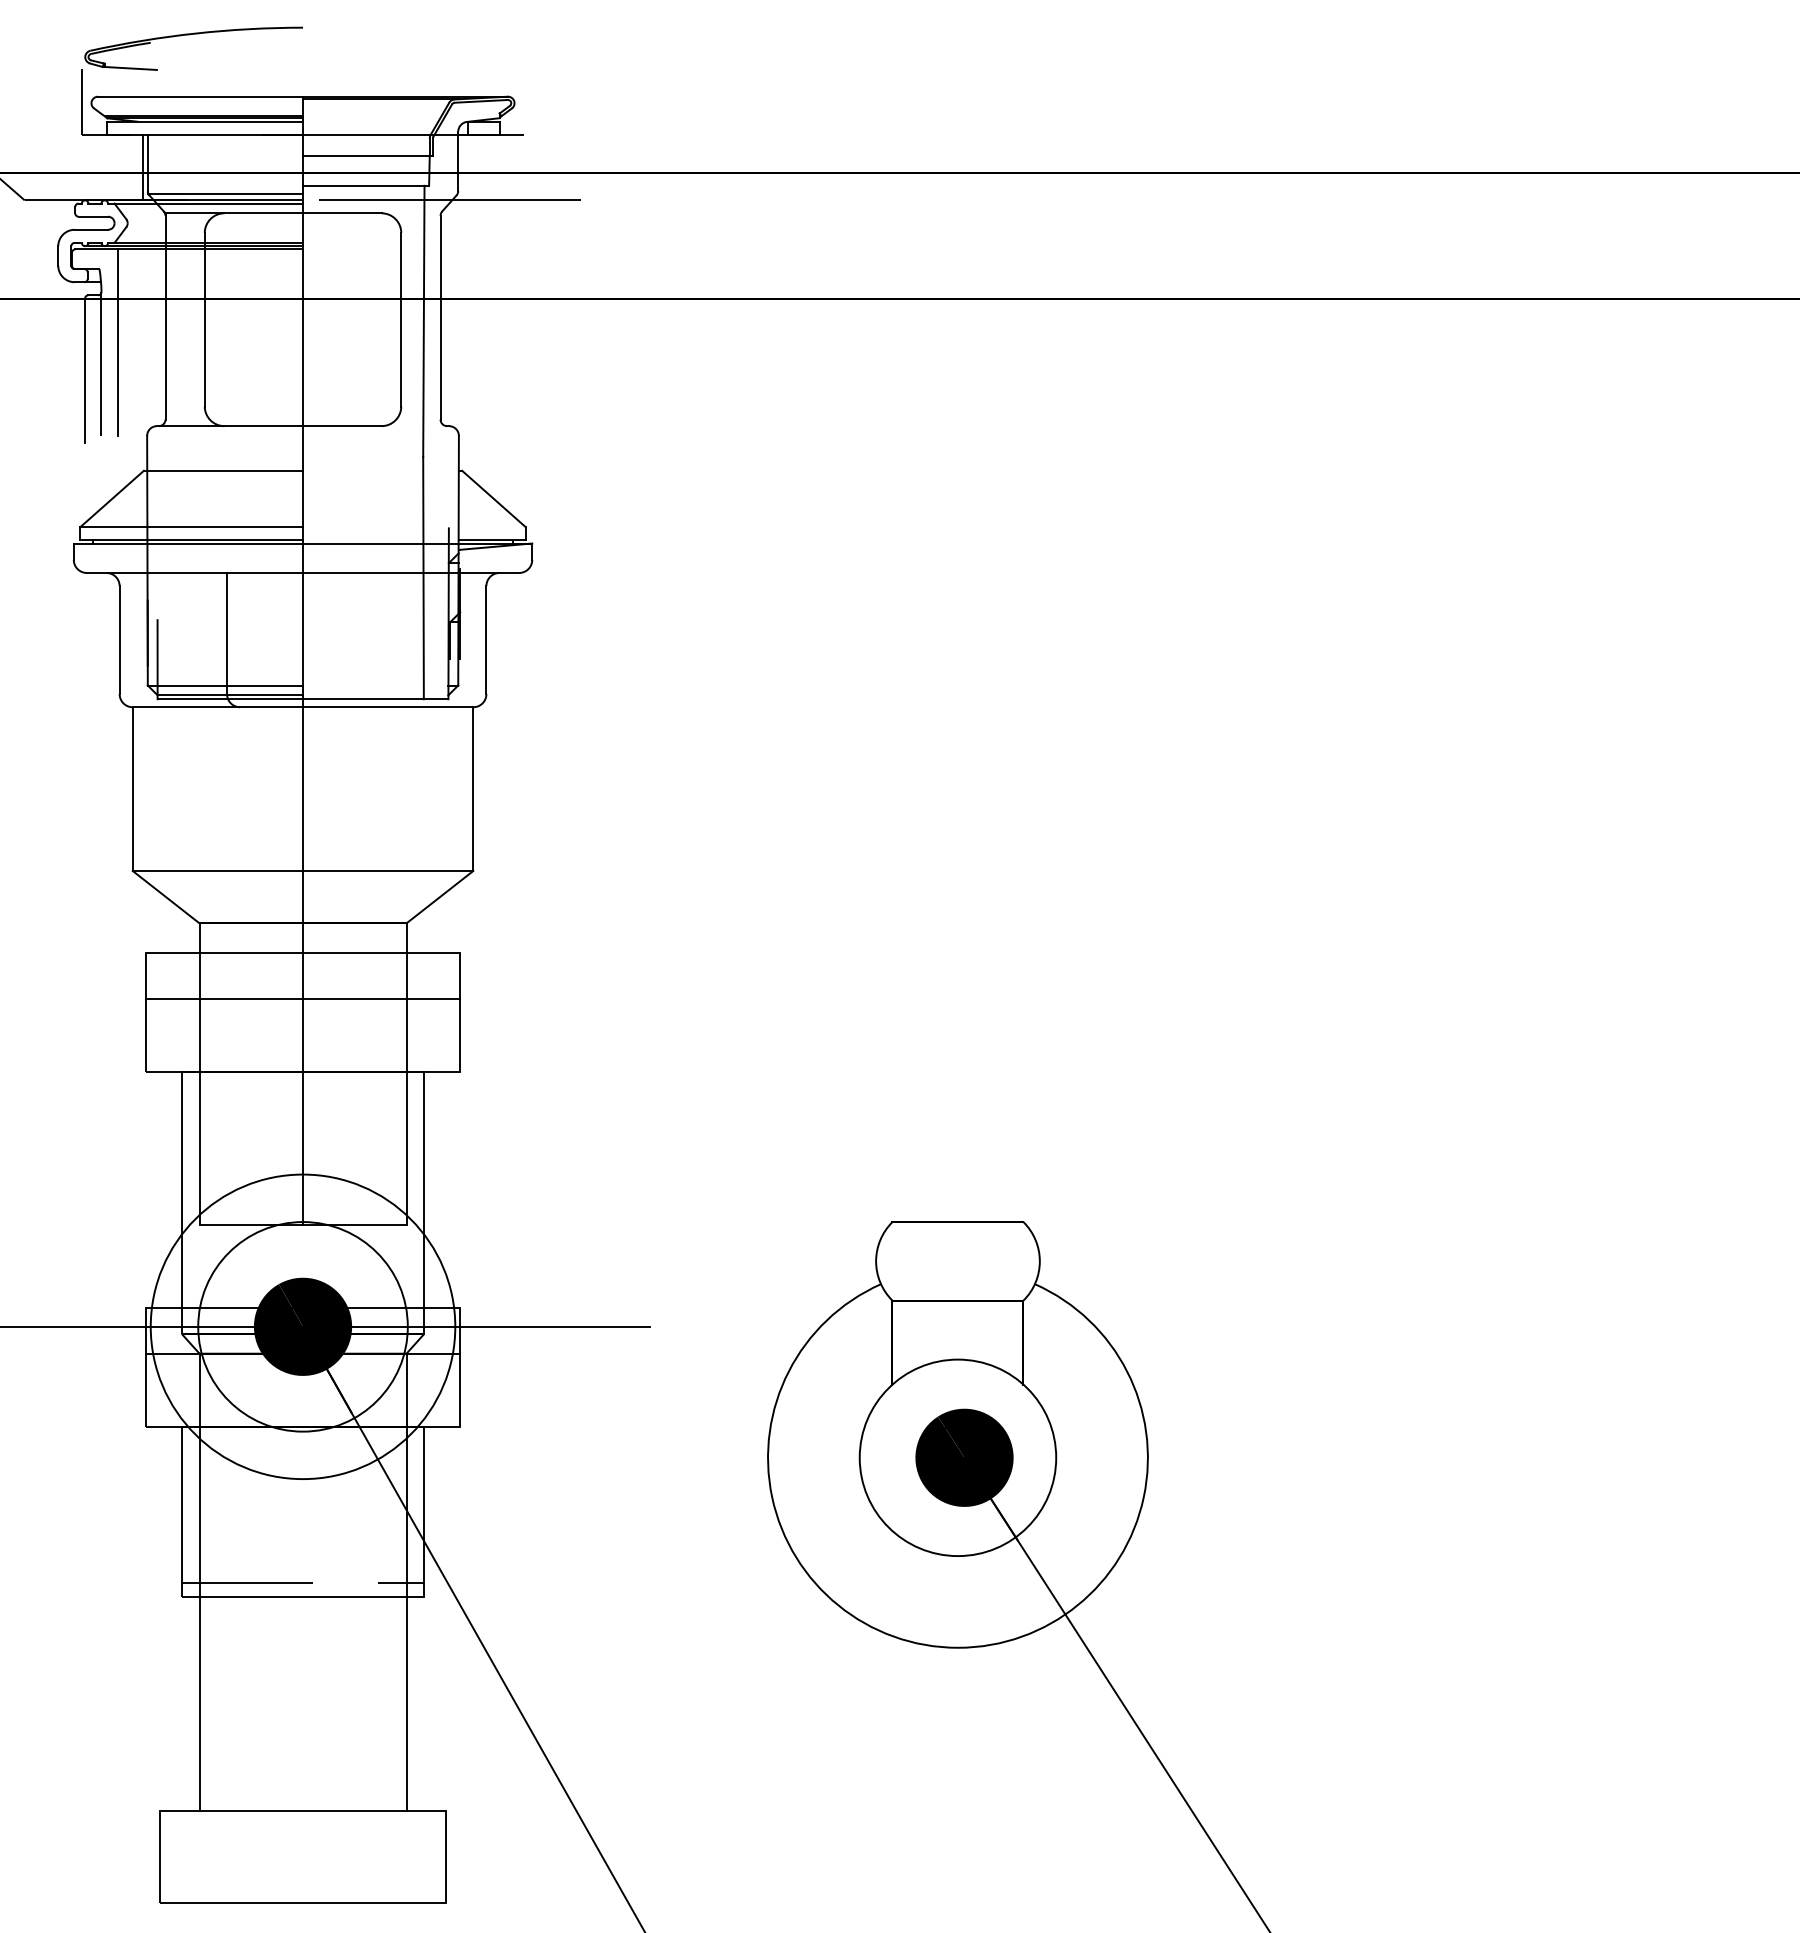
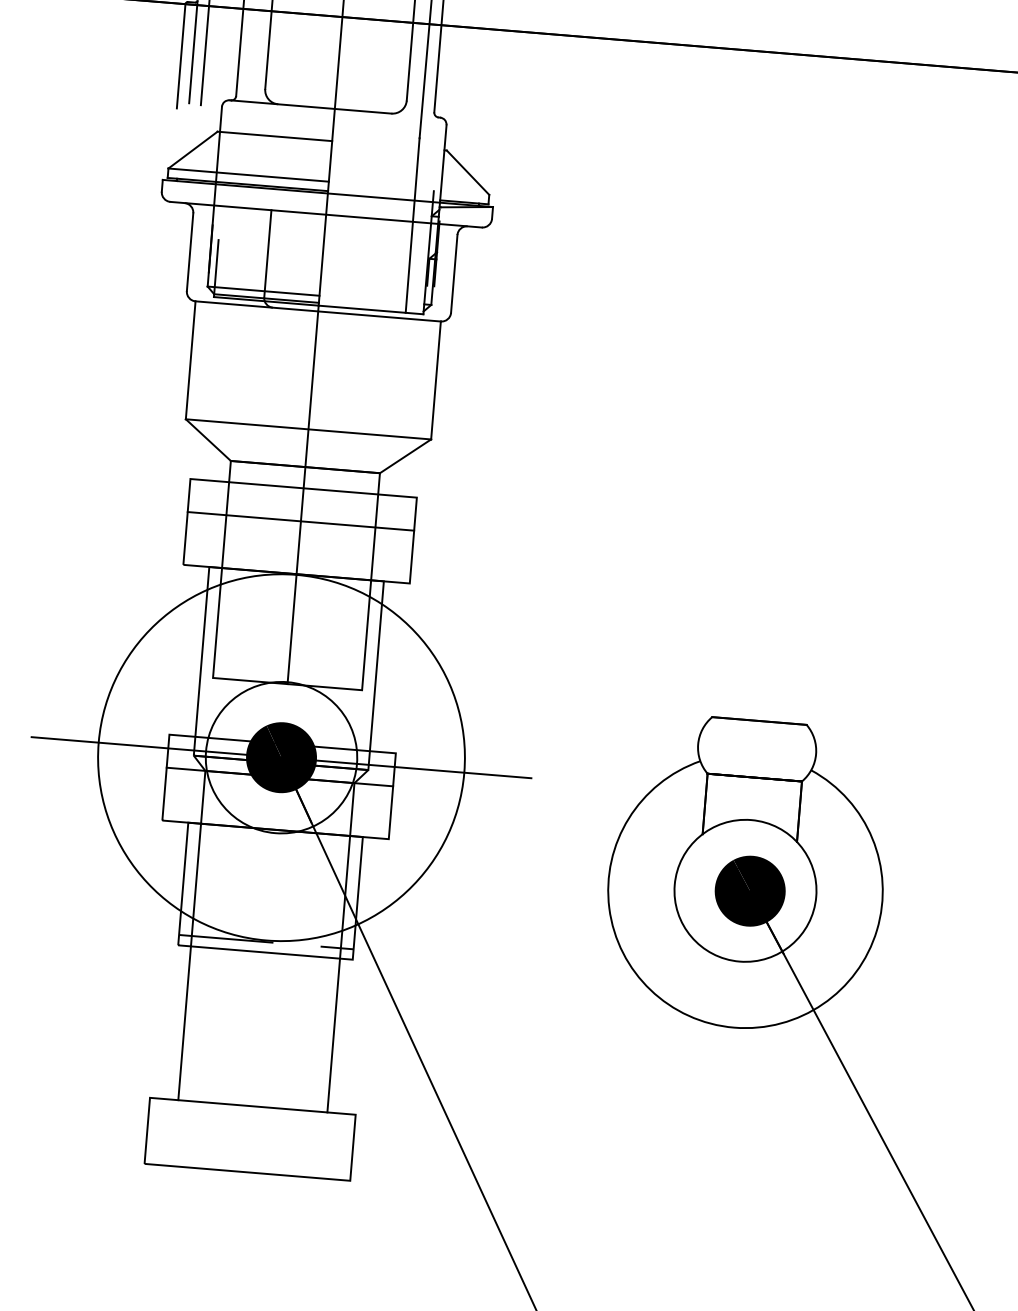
circle: (302, 1326) -> (281, 757), size x1.67

